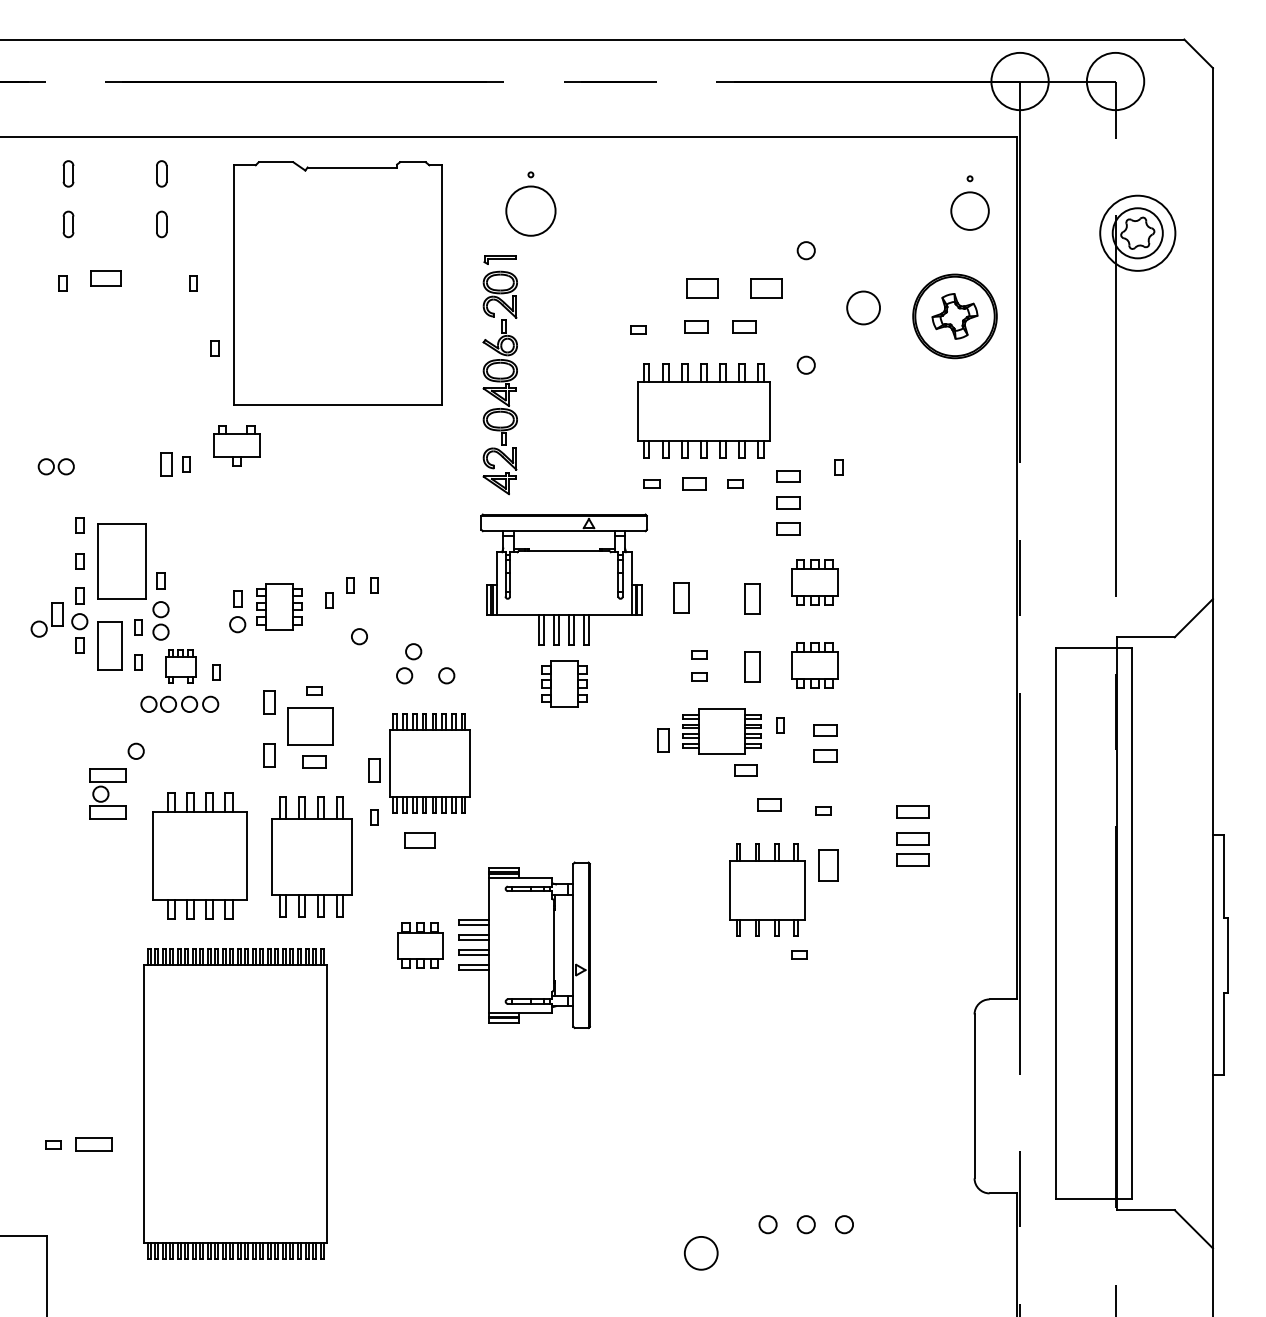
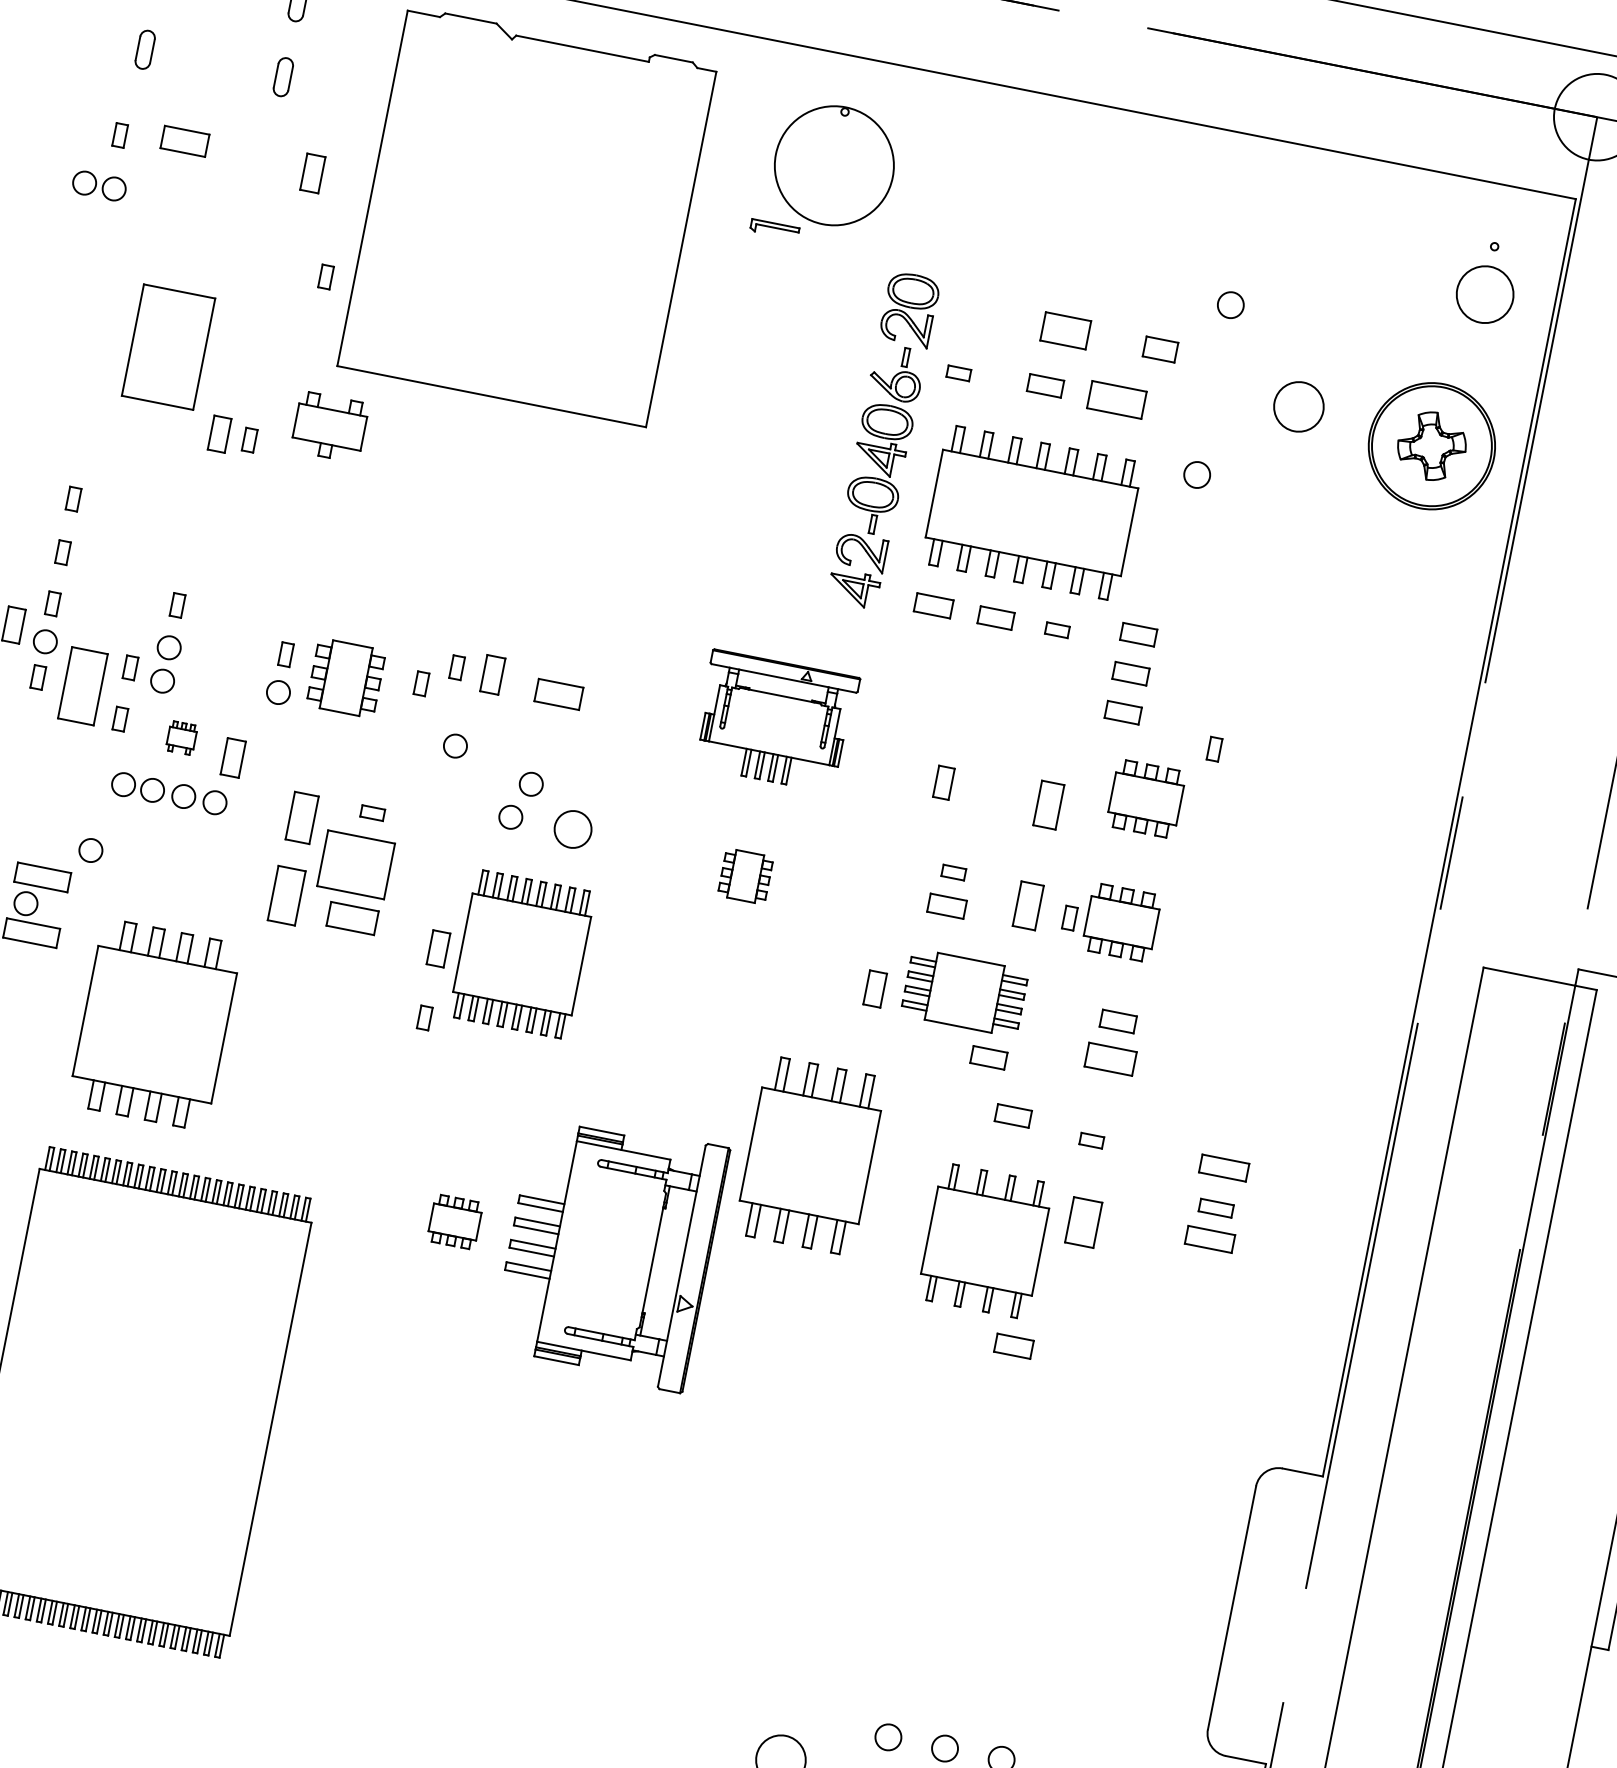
circle: (530, 210) -> (833, 164), size x1.6
part: (193, 283) -> (313, 174), size x1.6
part: (766, 288) -> (1160, 349), size x0.7
part: (744, 326) -> (1117, 399), size x1.6
part: (499, 382) -> (882, 439), moved
part: (55, 466) -> (98, 185), moved
part: (838, 467) -> (1213, 749), moved
part: (651, 483) -> (933, 604), size x1.6
part: (121, 561) -> (167, 347), moved
part: (563, 579) -> (774, 721), size x0.6
part: (374, 585) -> (492, 674), size x1.6
part: (681, 597) -> (944, 782), size x0.7
part: (180, 666) -> (181, 737), size x0.6
part: (216, 672) -> (233, 757), size x1.6
circle: (446, 675) -> (572, 829), size x1.6
part: (699, 676) -> (947, 904), size x1.6
part: (564, 683) -> (745, 875), size x0.7
part: (269, 702) -> (302, 817), size x1.4
part: (780, 725) -> (1069, 918), moved
part: (269, 755) -> (287, 895), size x1.6
part: (825, 755) -> (1111, 1058), size x1.4
part: (314, 761) -> (352, 917), size x1.4
part: (912, 838) -> (1215, 1207), size x0.7
part: (419, 840) -> (558, 693), moved
part: (311, 856) -> (810, 1154), moved
part: (420, 945) -> (455, 1221), size x0.7
part: (799, 954) -> (1014, 1346), size x1.6

